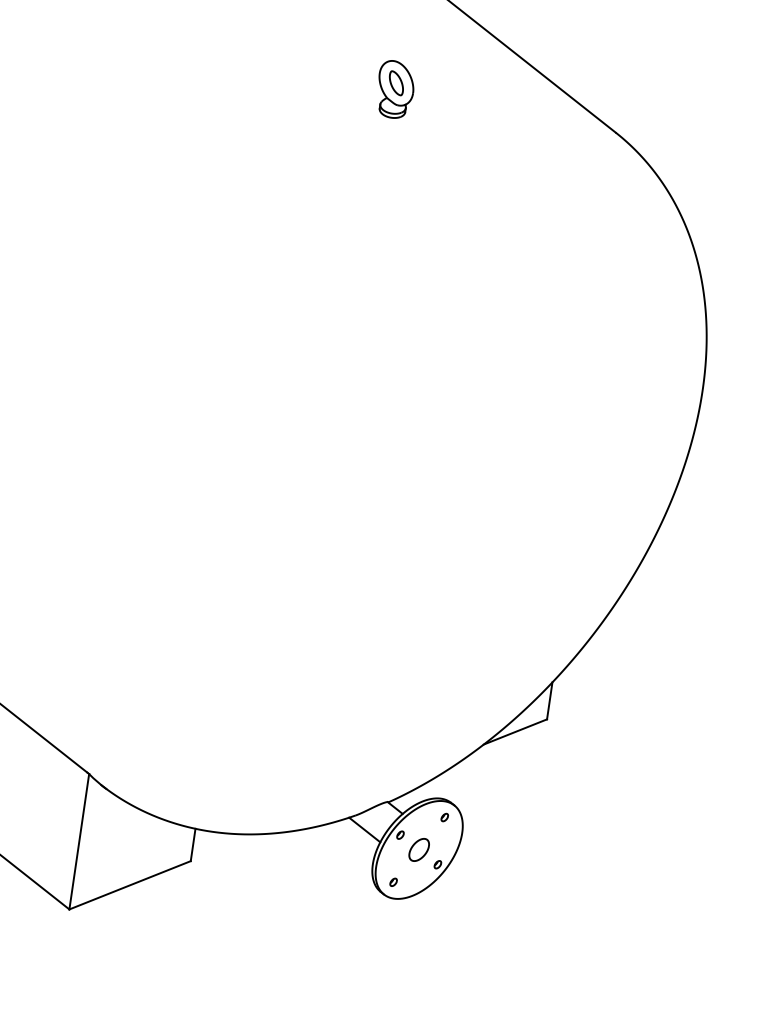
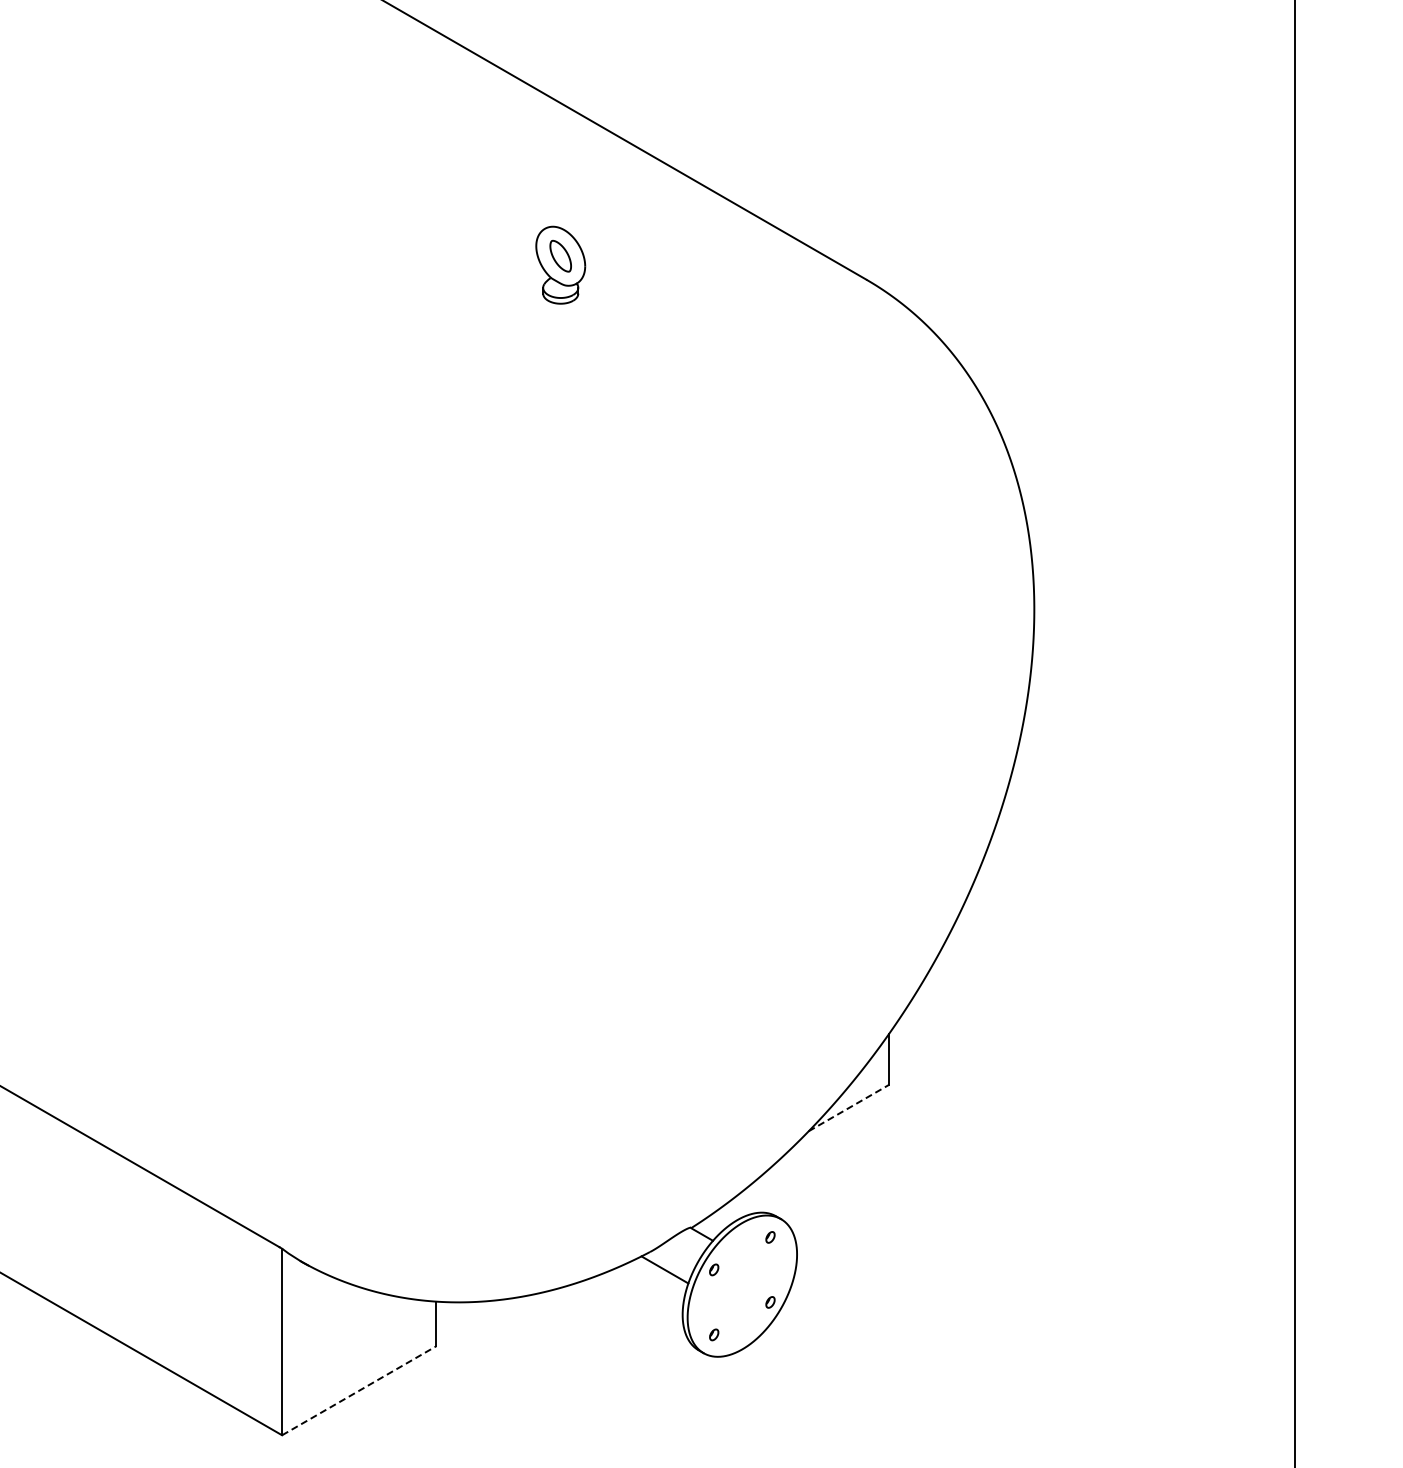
line: (515, 731) -> (849, 1107), solid -> dashed
part: (419, 850) -> (742, 1286), removed
line: (130, 885) -> (359, 1390), solid -> dashed

